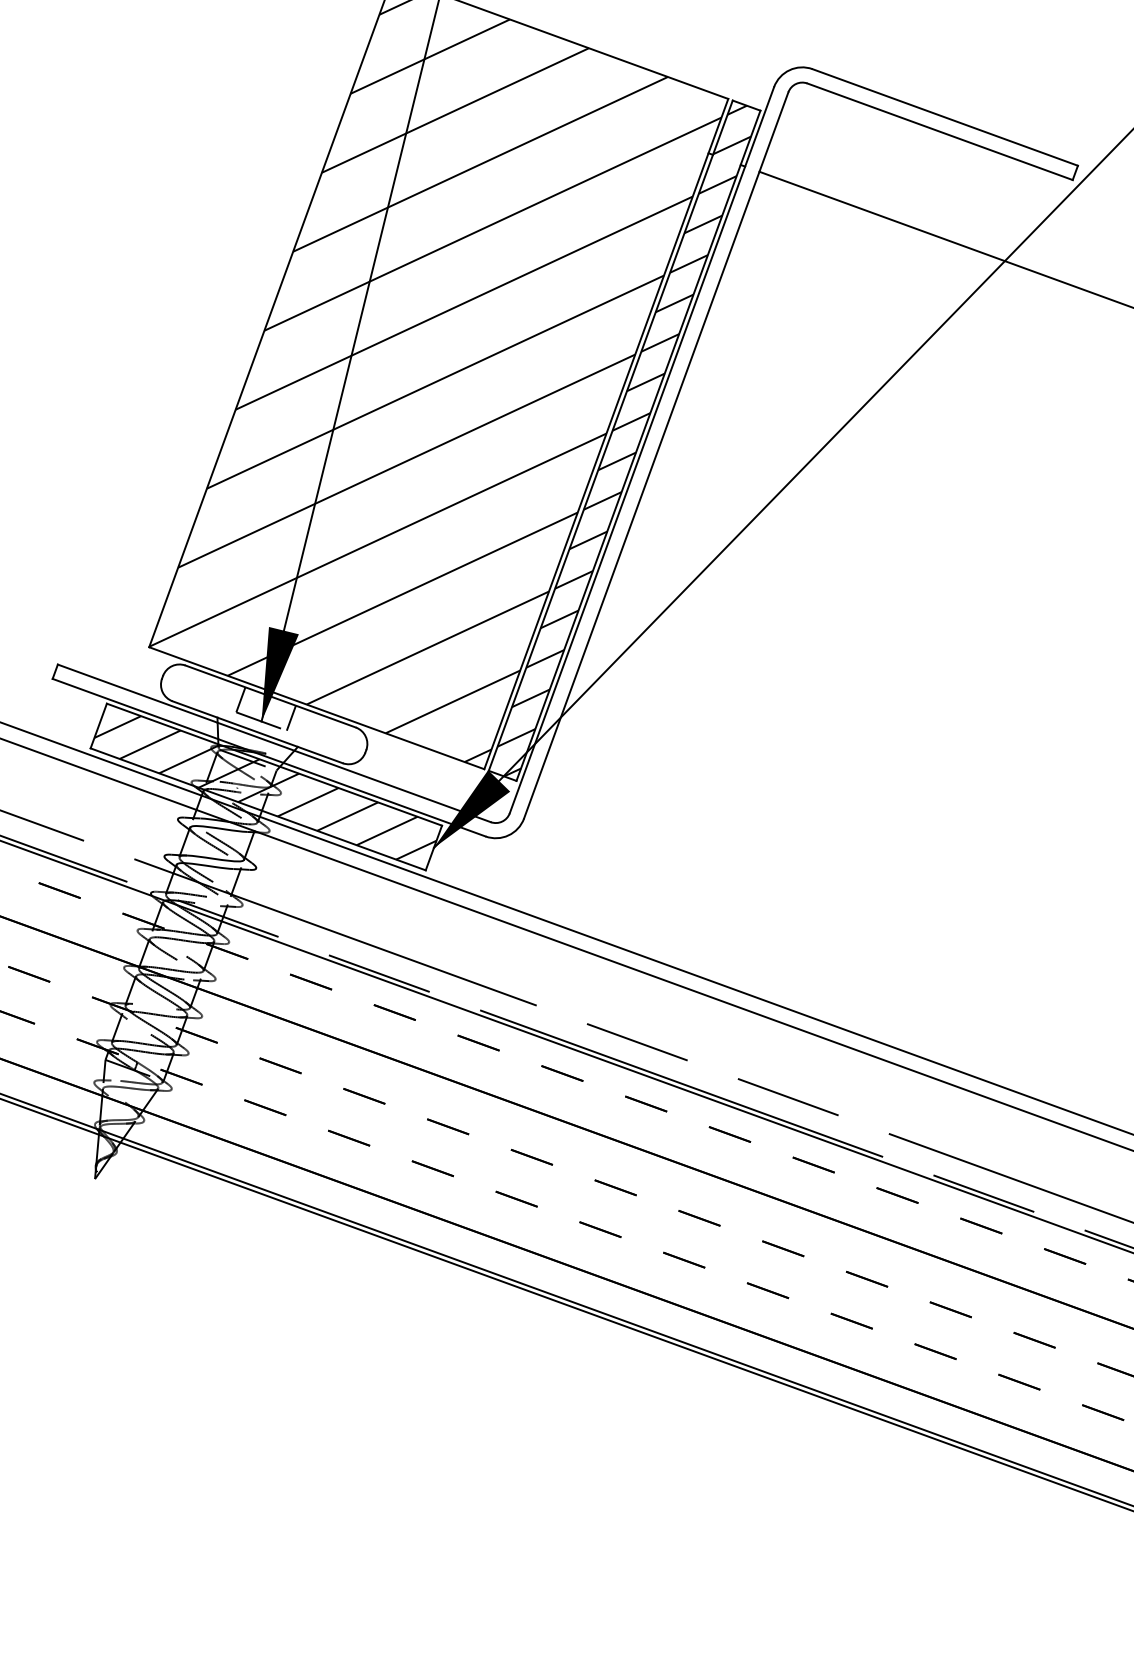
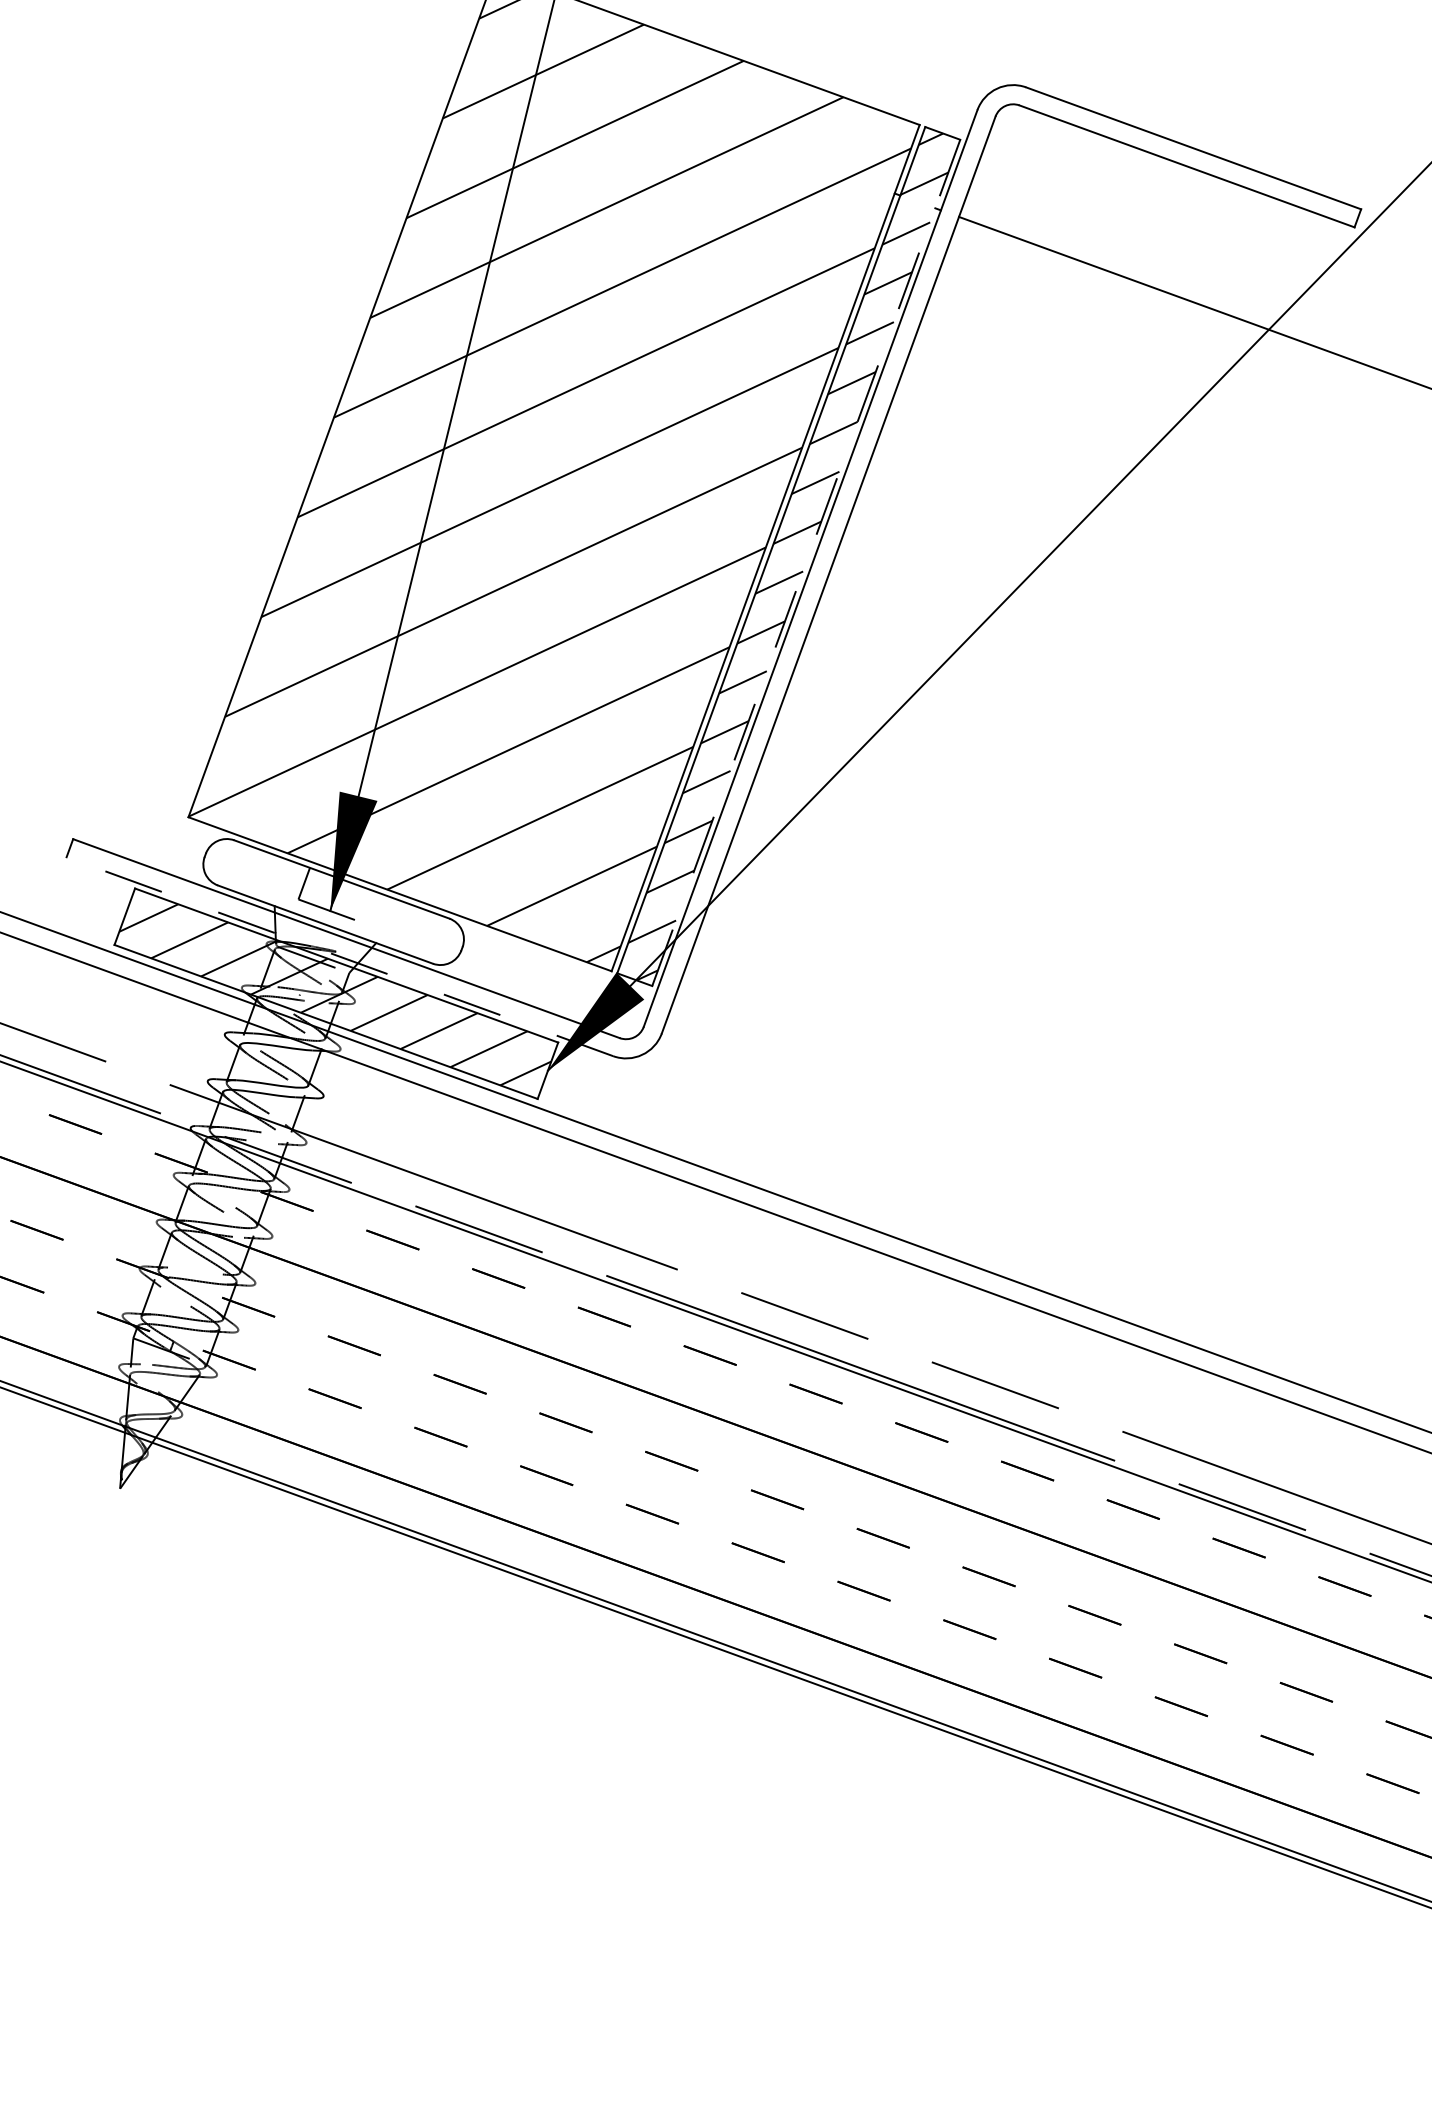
line: (638, 445) -> (806, 562), solid -> dashed
line: (290, 717) -> (367, 906), removed
line: (268, 757) -> (339, 956), solid -> dashed

